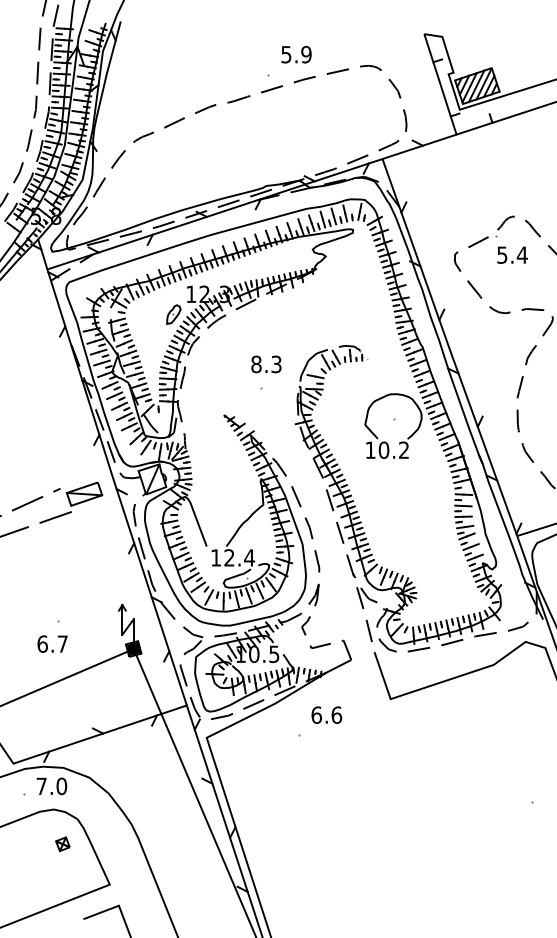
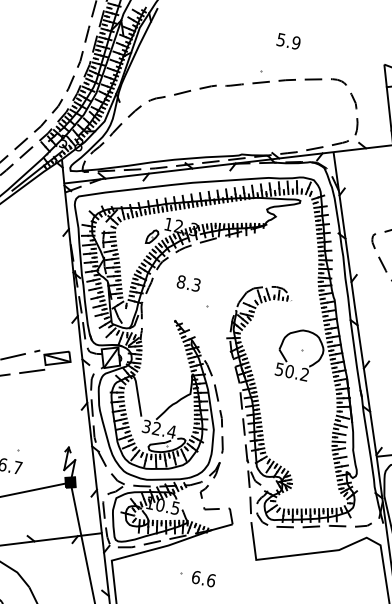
text: (296, 54) -> (288, 41), moved
text: (266, 364) -> (188, 283), moved
text: (370, 450) -> (279, 369), 10.2 -> 50.2
text: (216, 557) -> (147, 426), 12.4 -> 32.4
text: (326, 714) -> (203, 578), moved

